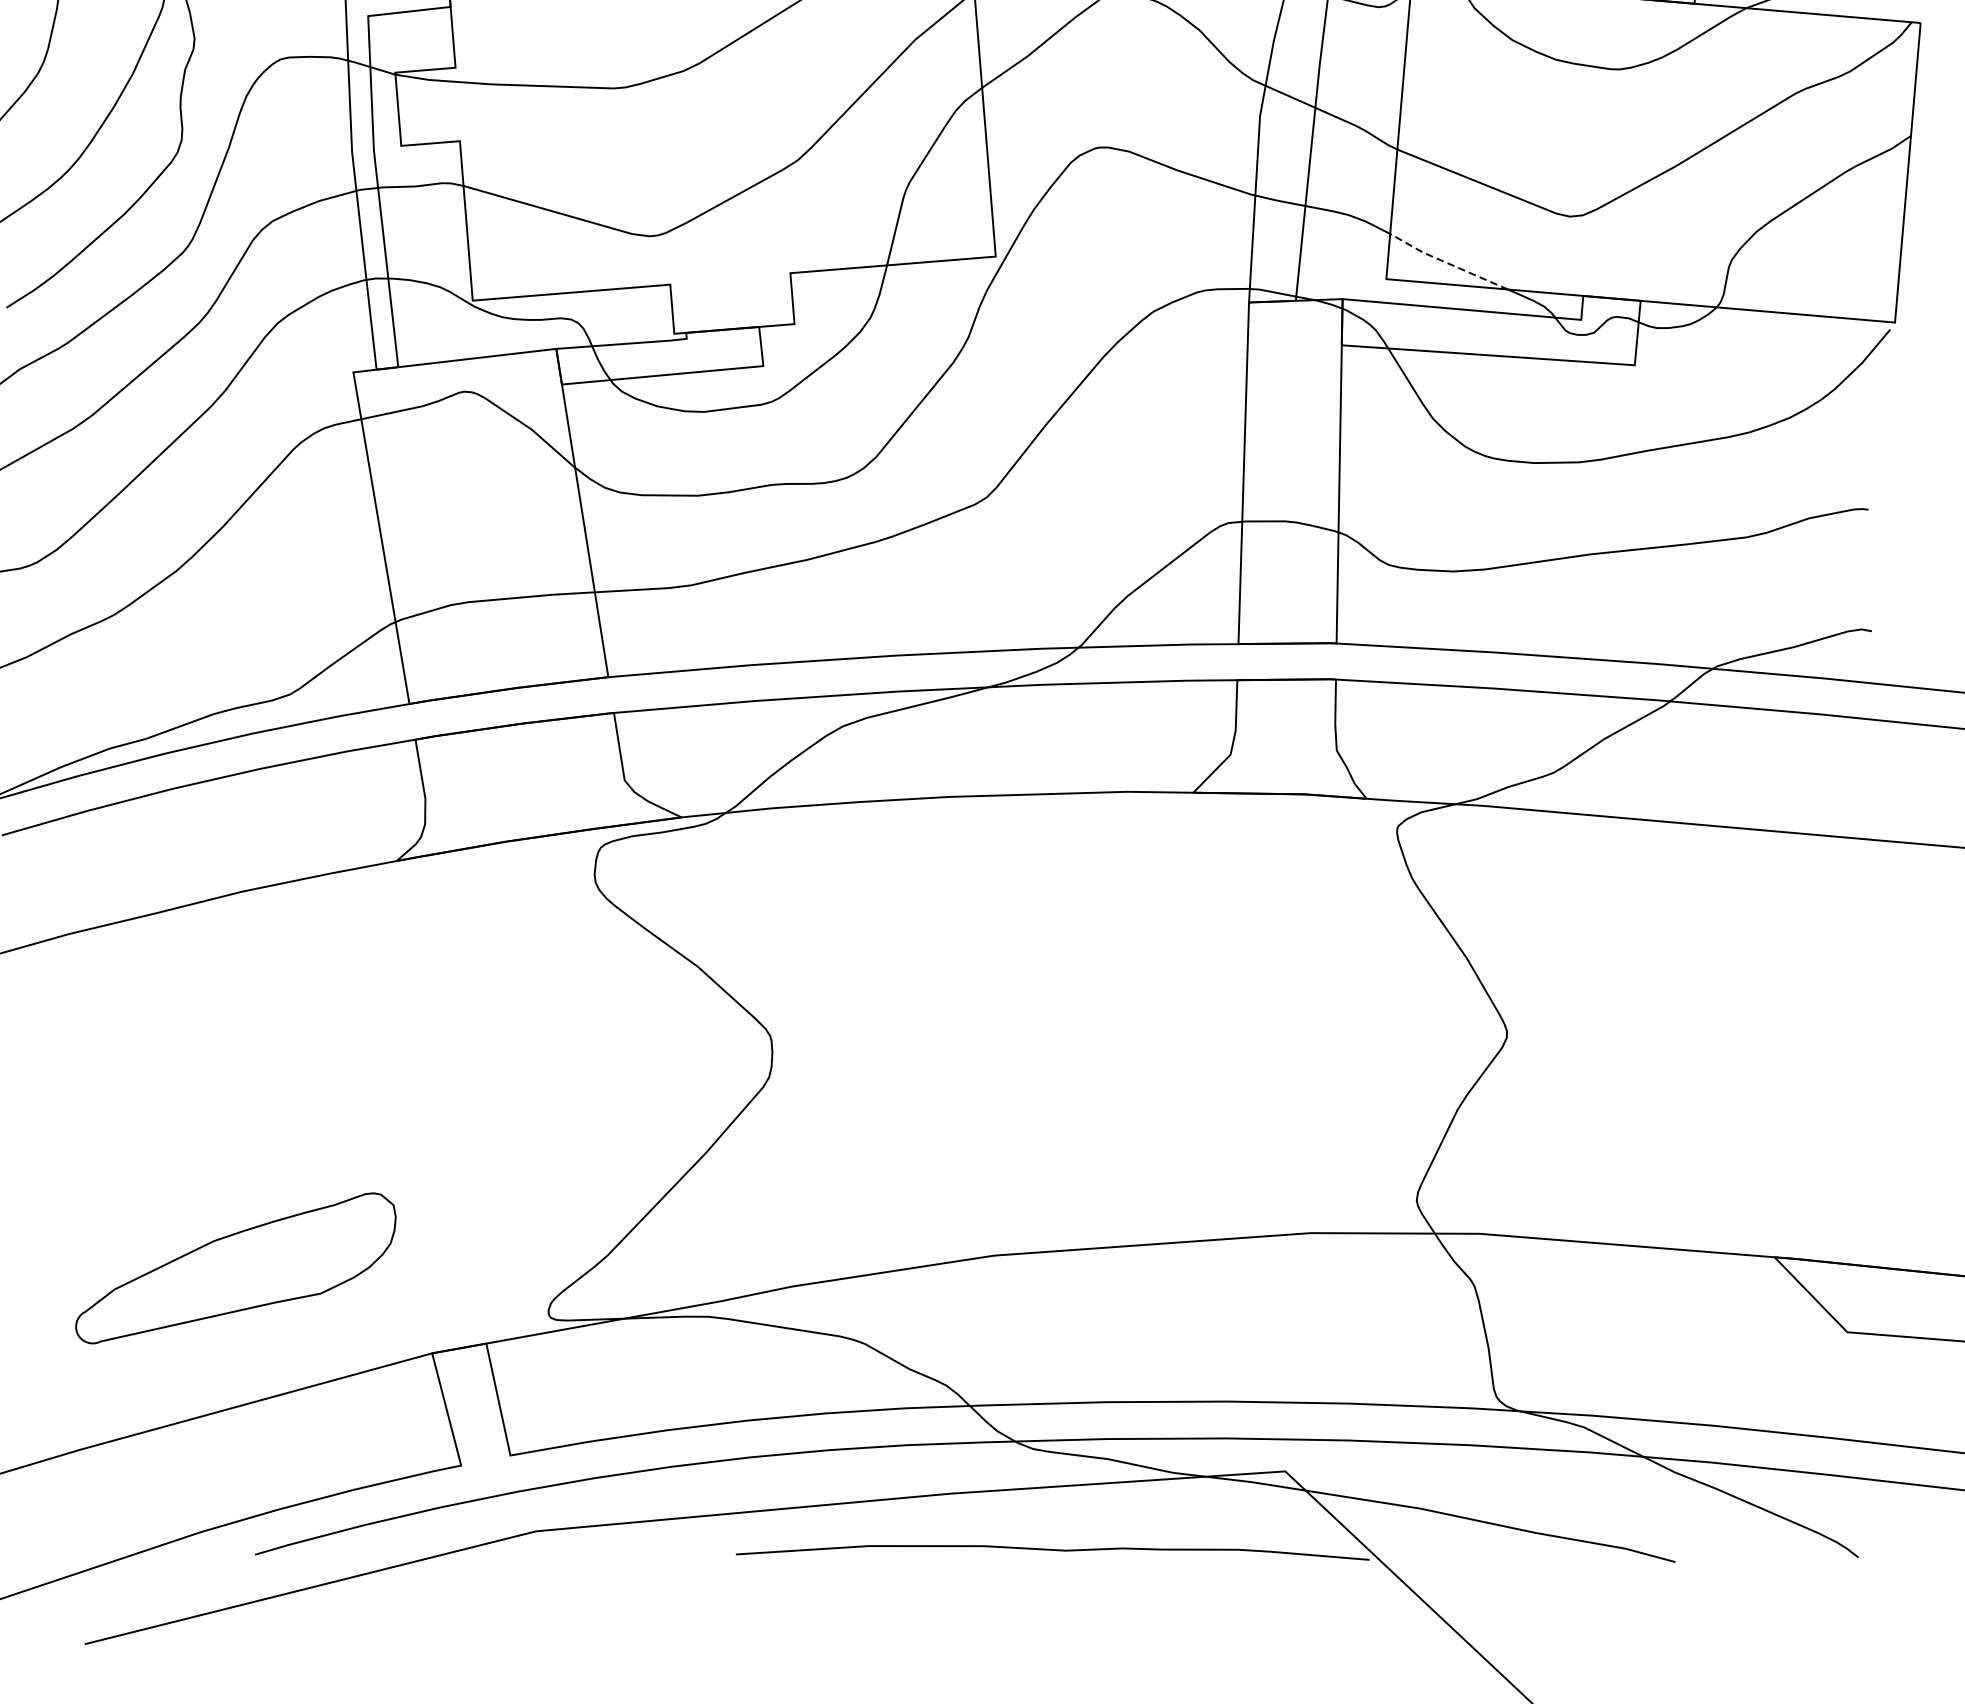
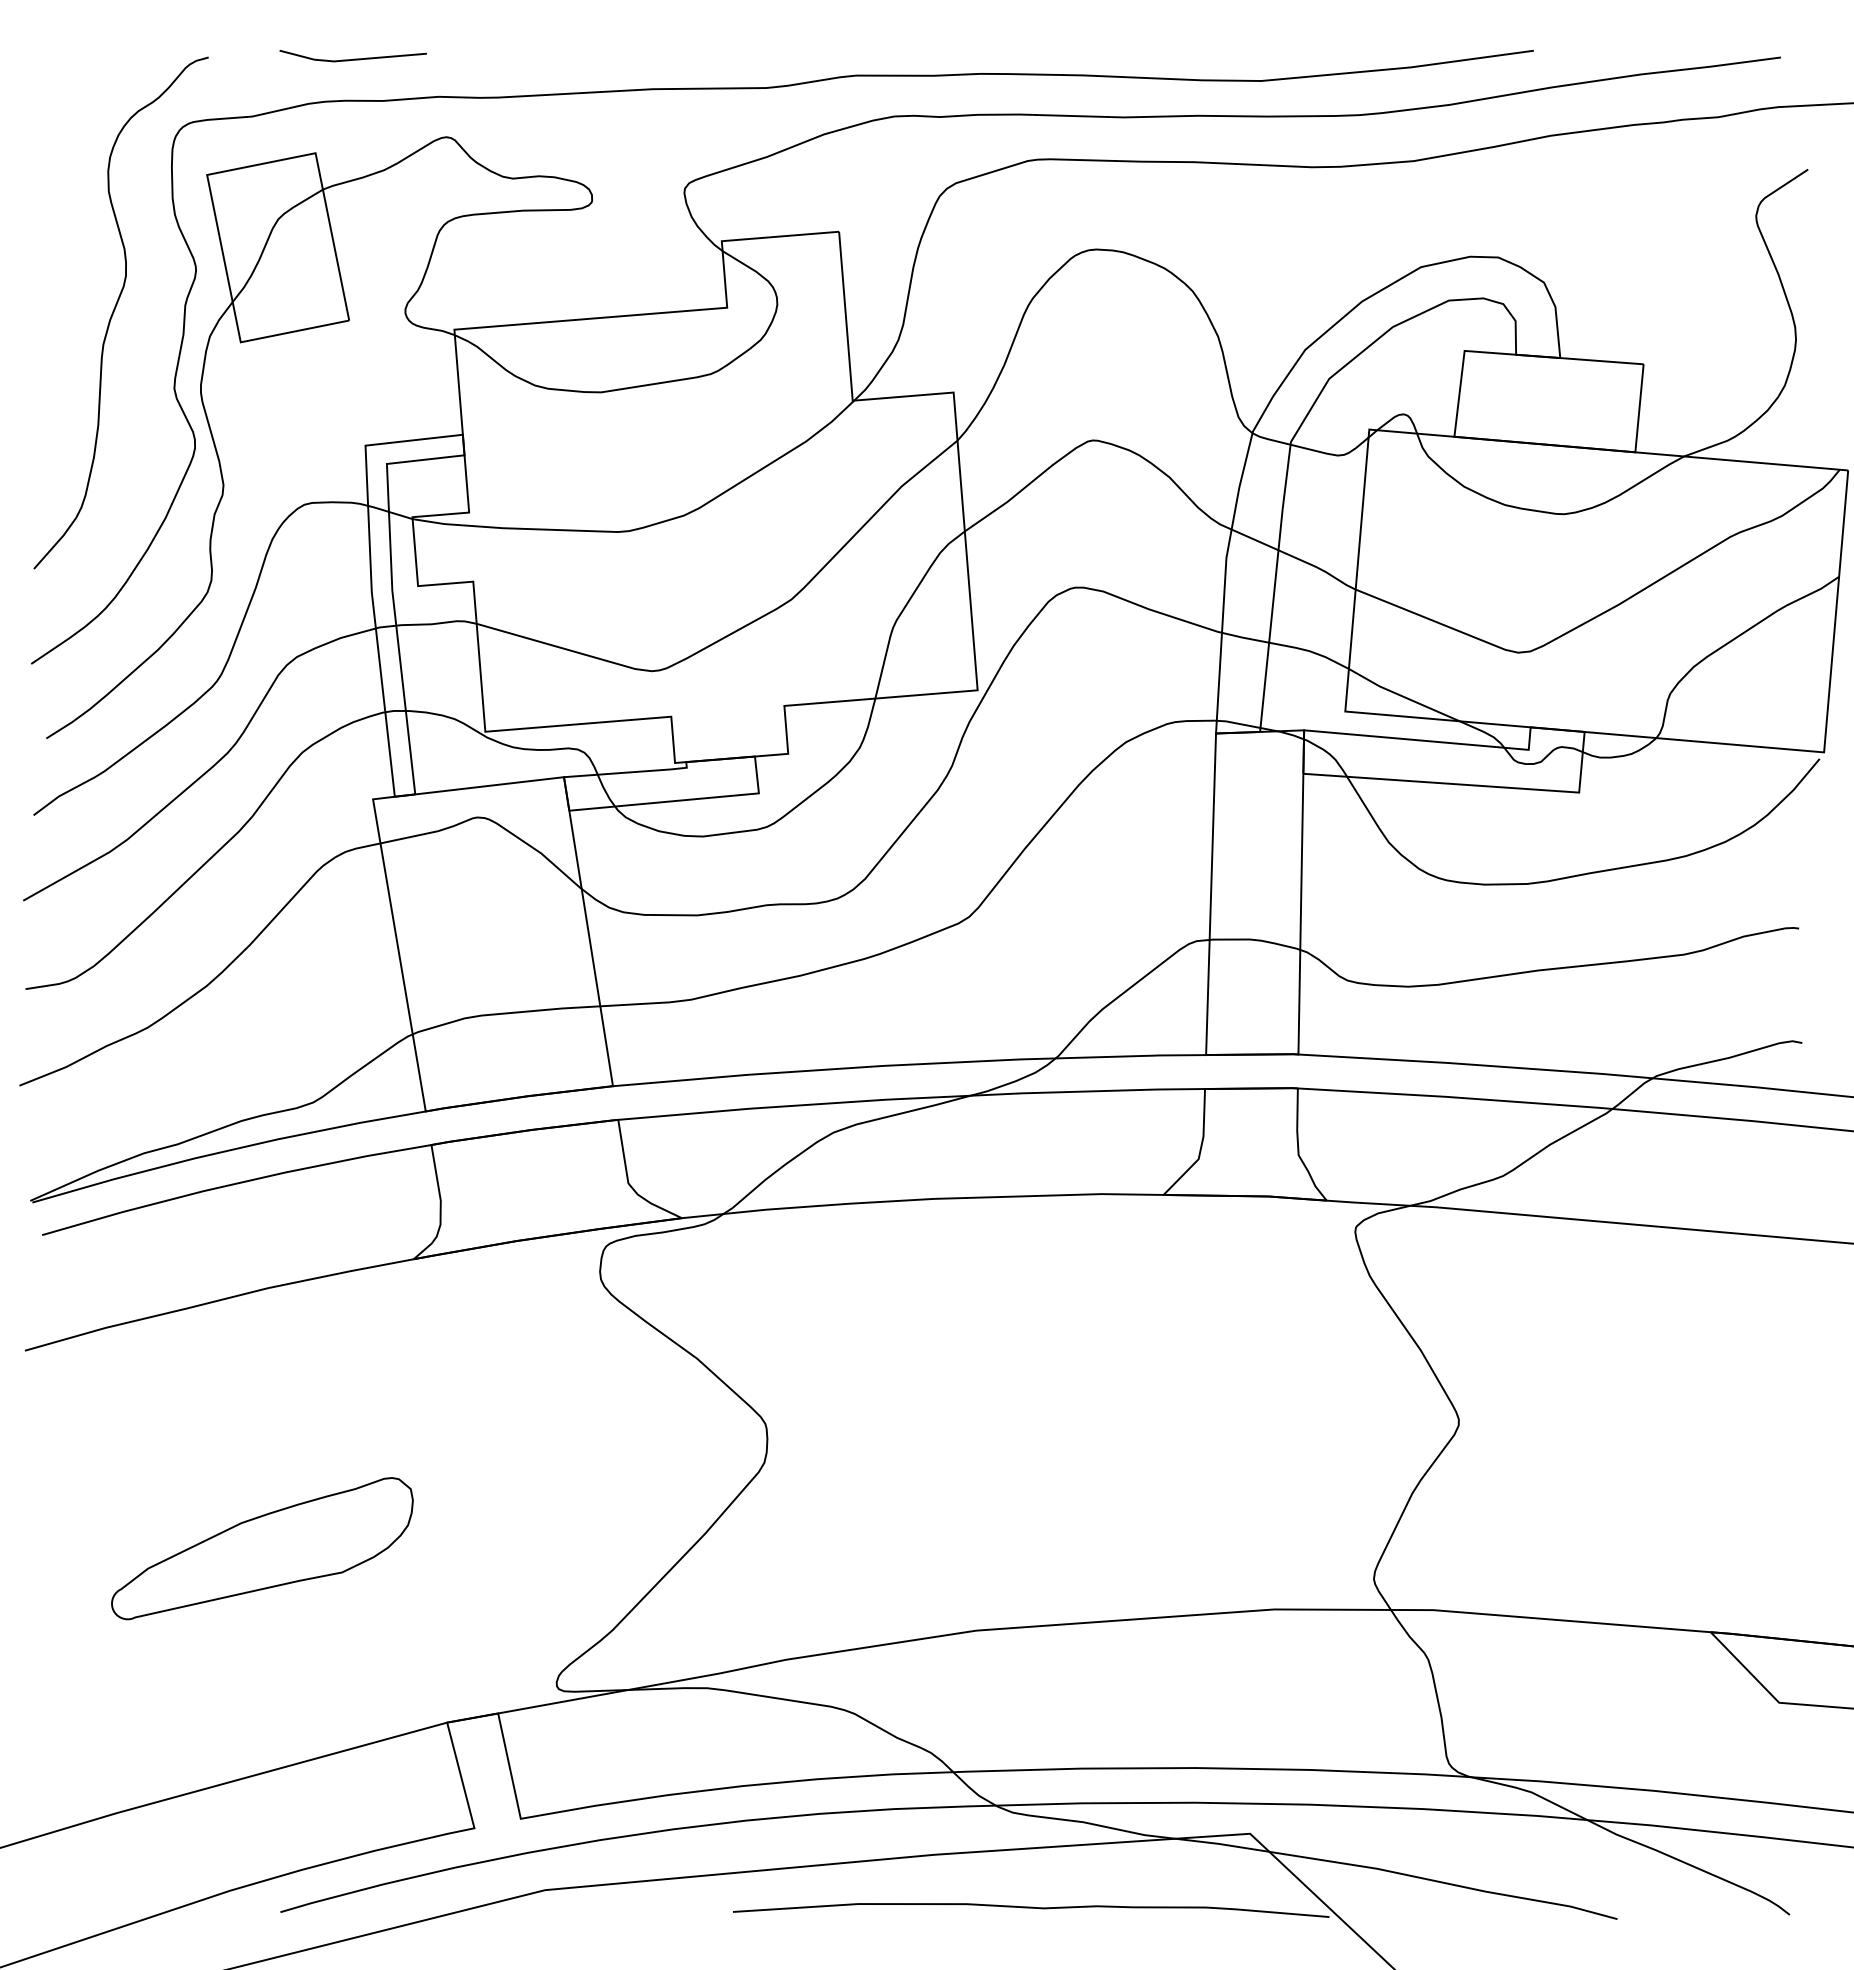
line: (1447, 263) -> (1402, 696), dashed -> solid
part: (235, 1268) -> (262, 1548), moved

